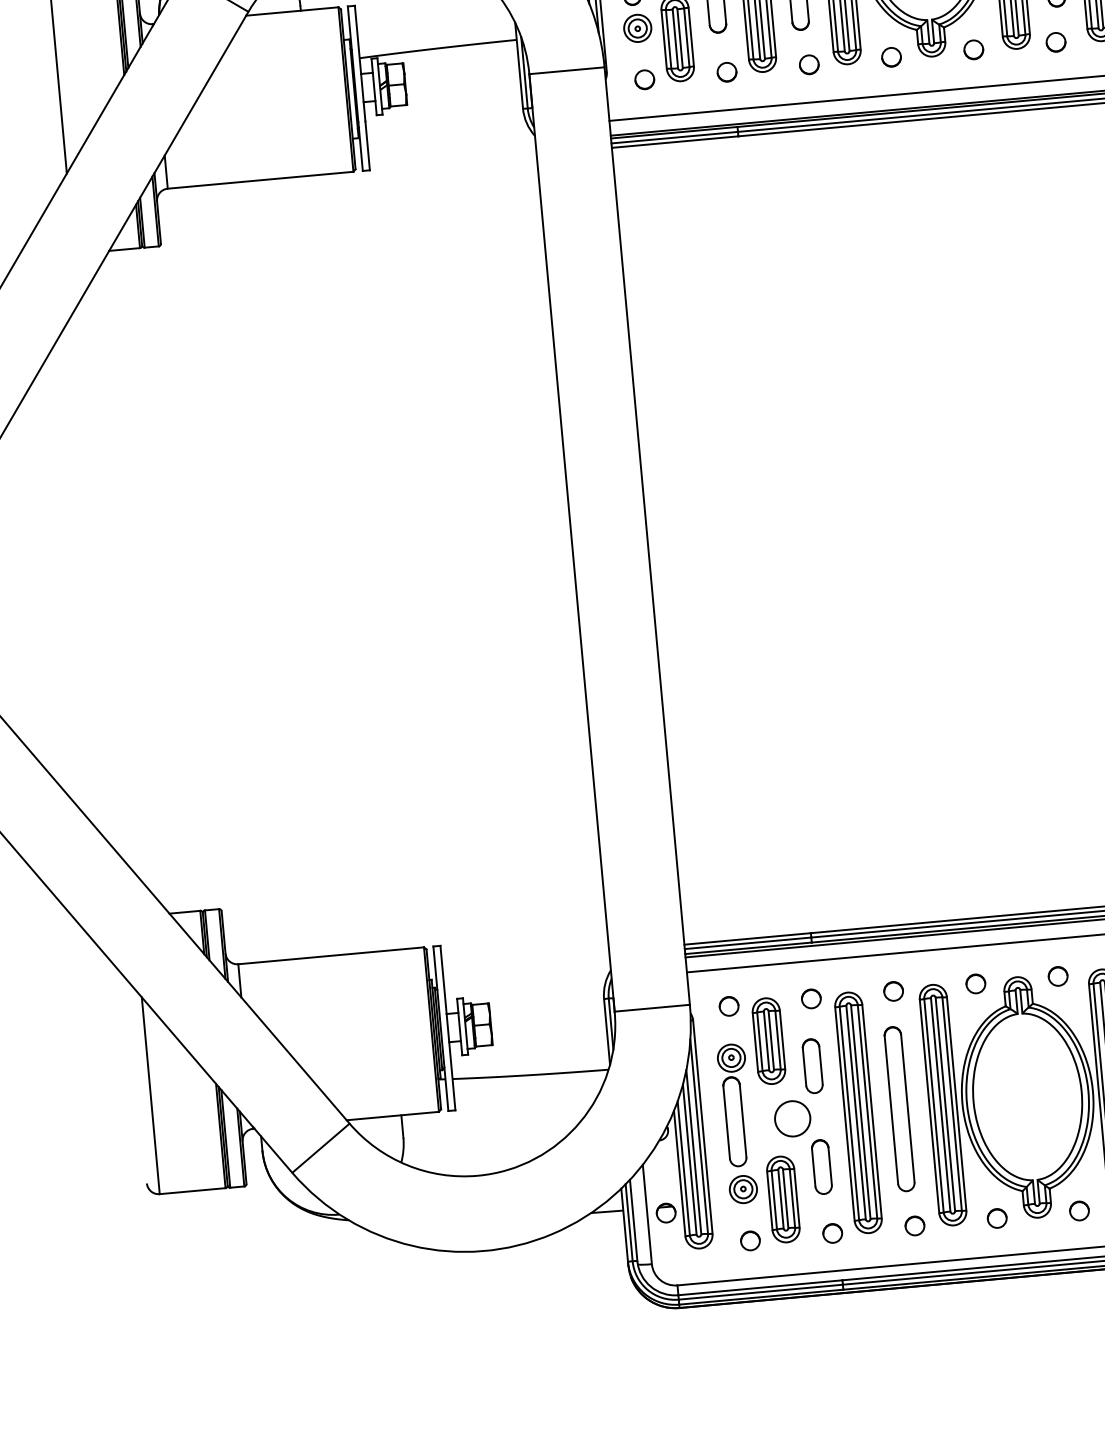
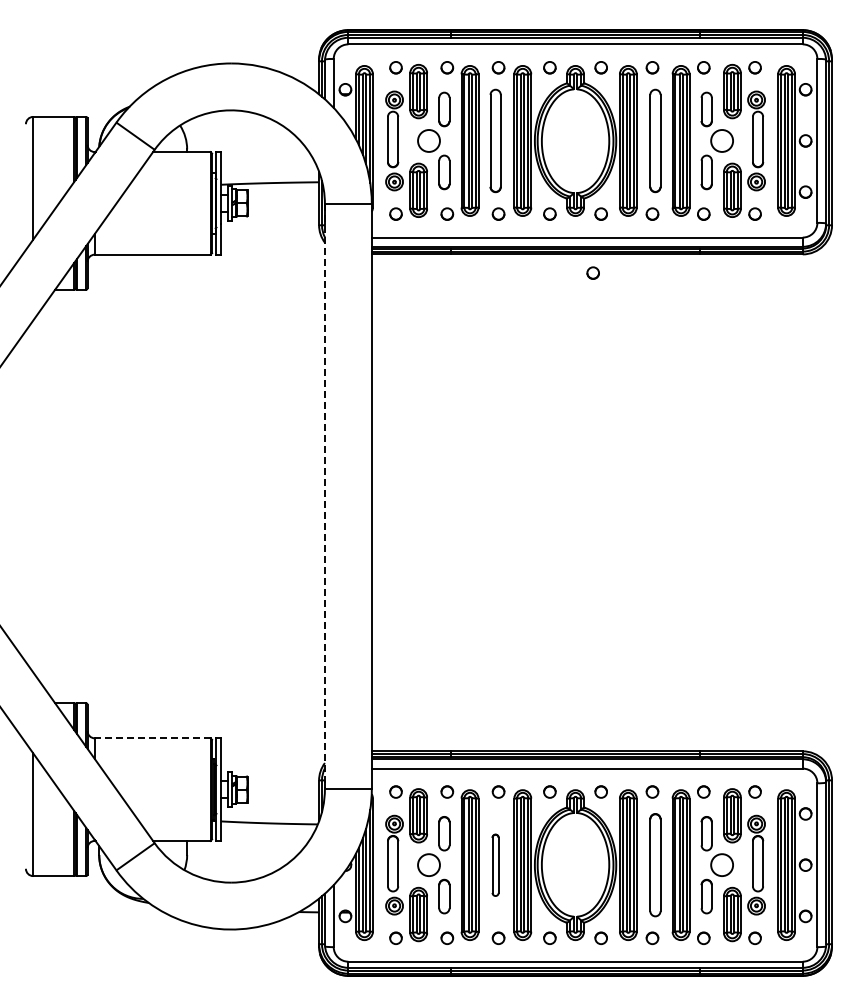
circle: (968, 144) -> (592, 272), added
line: (571, 544) -> (324, 497), solid -> dashed
line: (330, 956) -> (152, 738), solid -> dashed
part: (899, 1109) -> (495, 865), size x0.6

